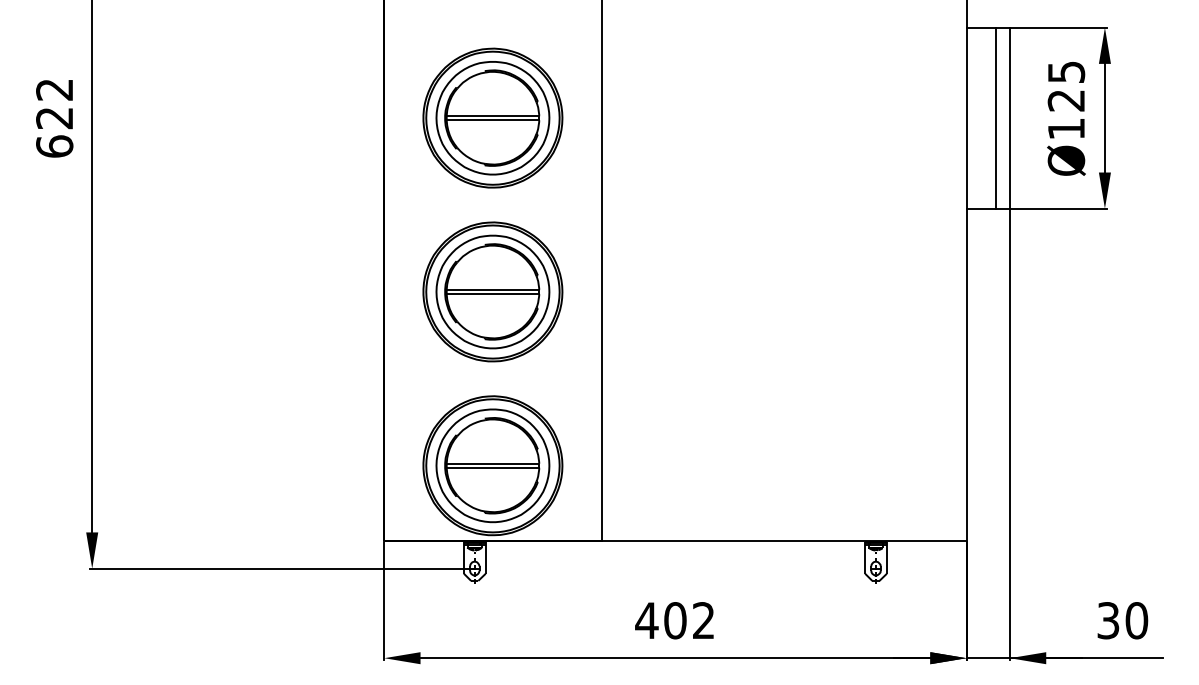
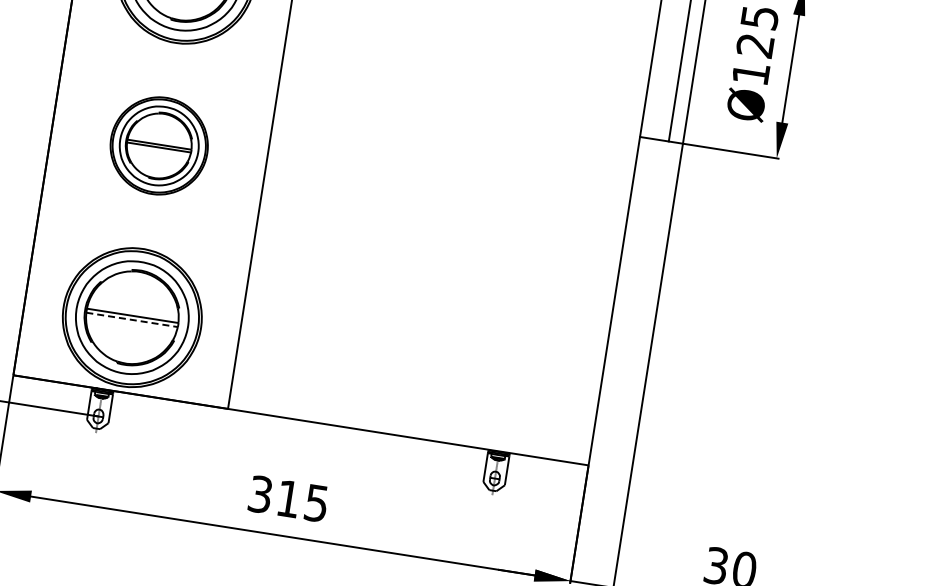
part: (492, 291) -> (158, 145), size x0.7
line: (493, 468) -> (132, 320), solid -> dashed
text: (674, 620) -> (287, 498), 402 -> 315

